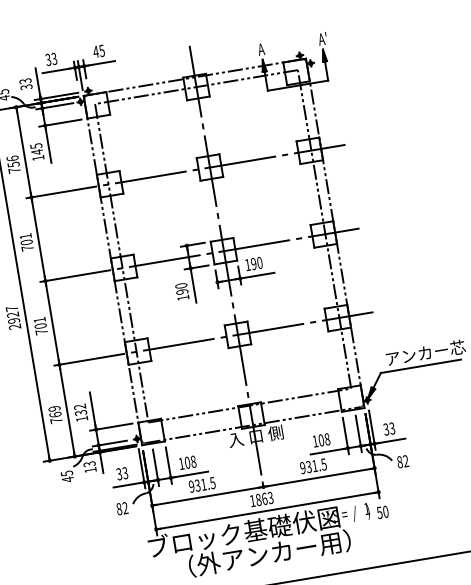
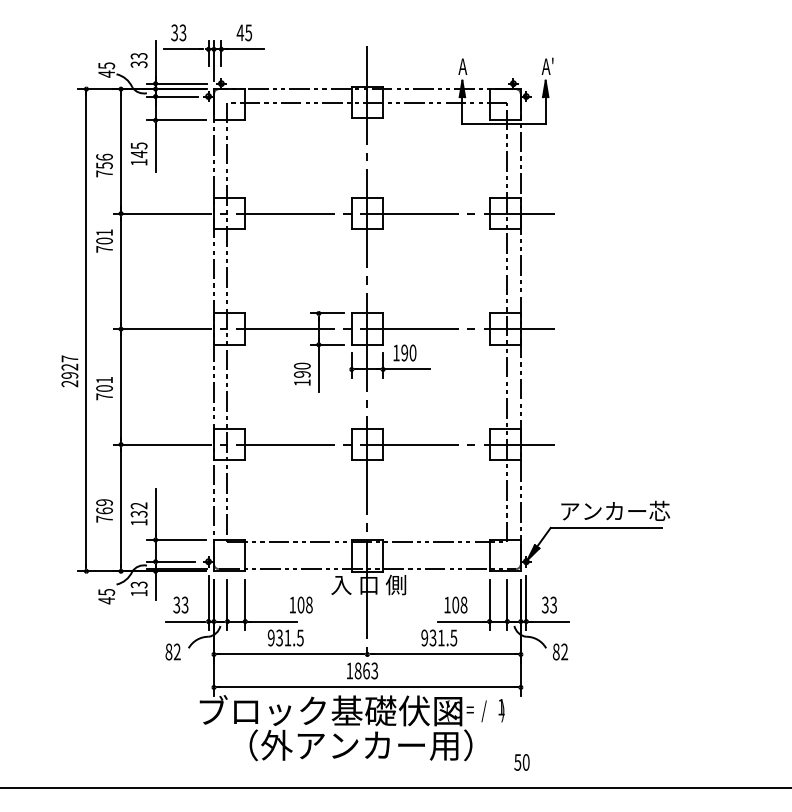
text: (26, 242) -> (104, 240), moved
text: (187, 462) -> (301, 604), moved
text: (382, 512) -> (521, 762), moved

